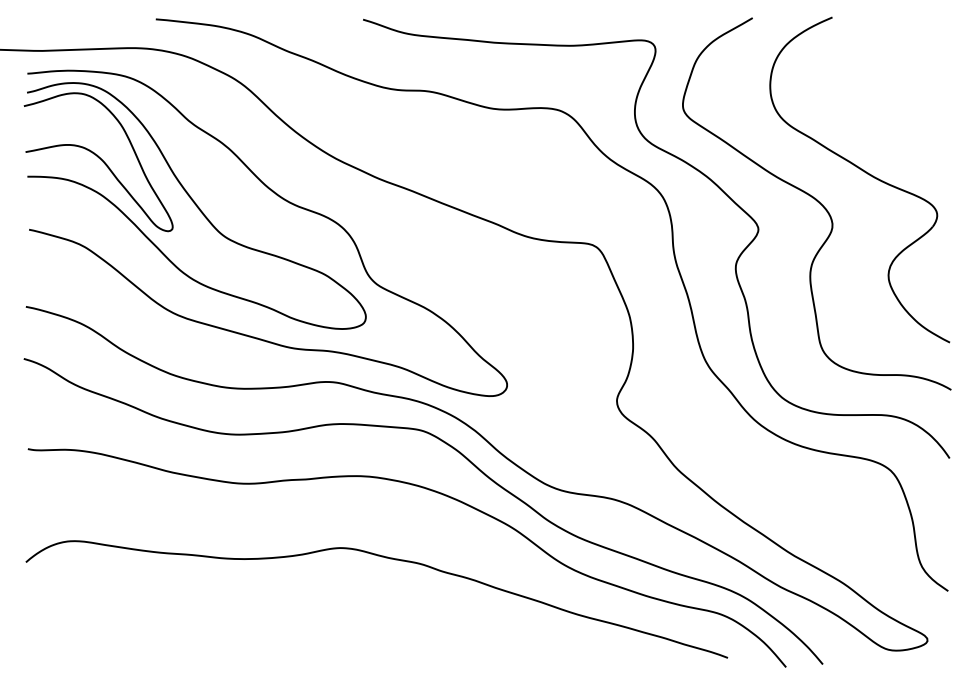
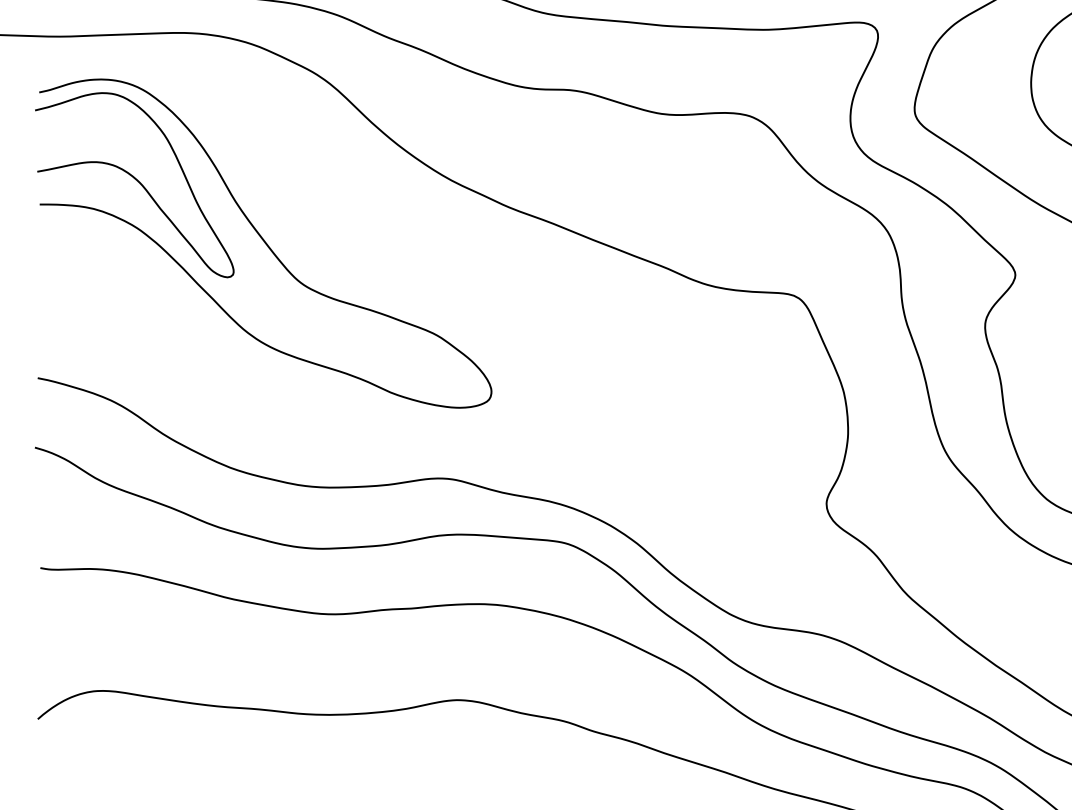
curve: (285, 201) -> (384, 237), removed

